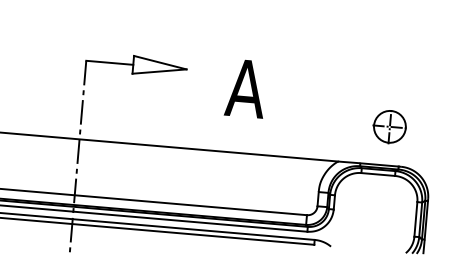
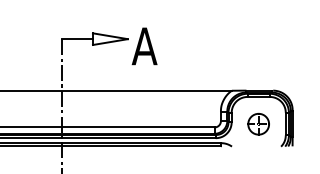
text: (245, 88) -> (144, 46), moved
part: (389, 125) -> (258, 123), moved

